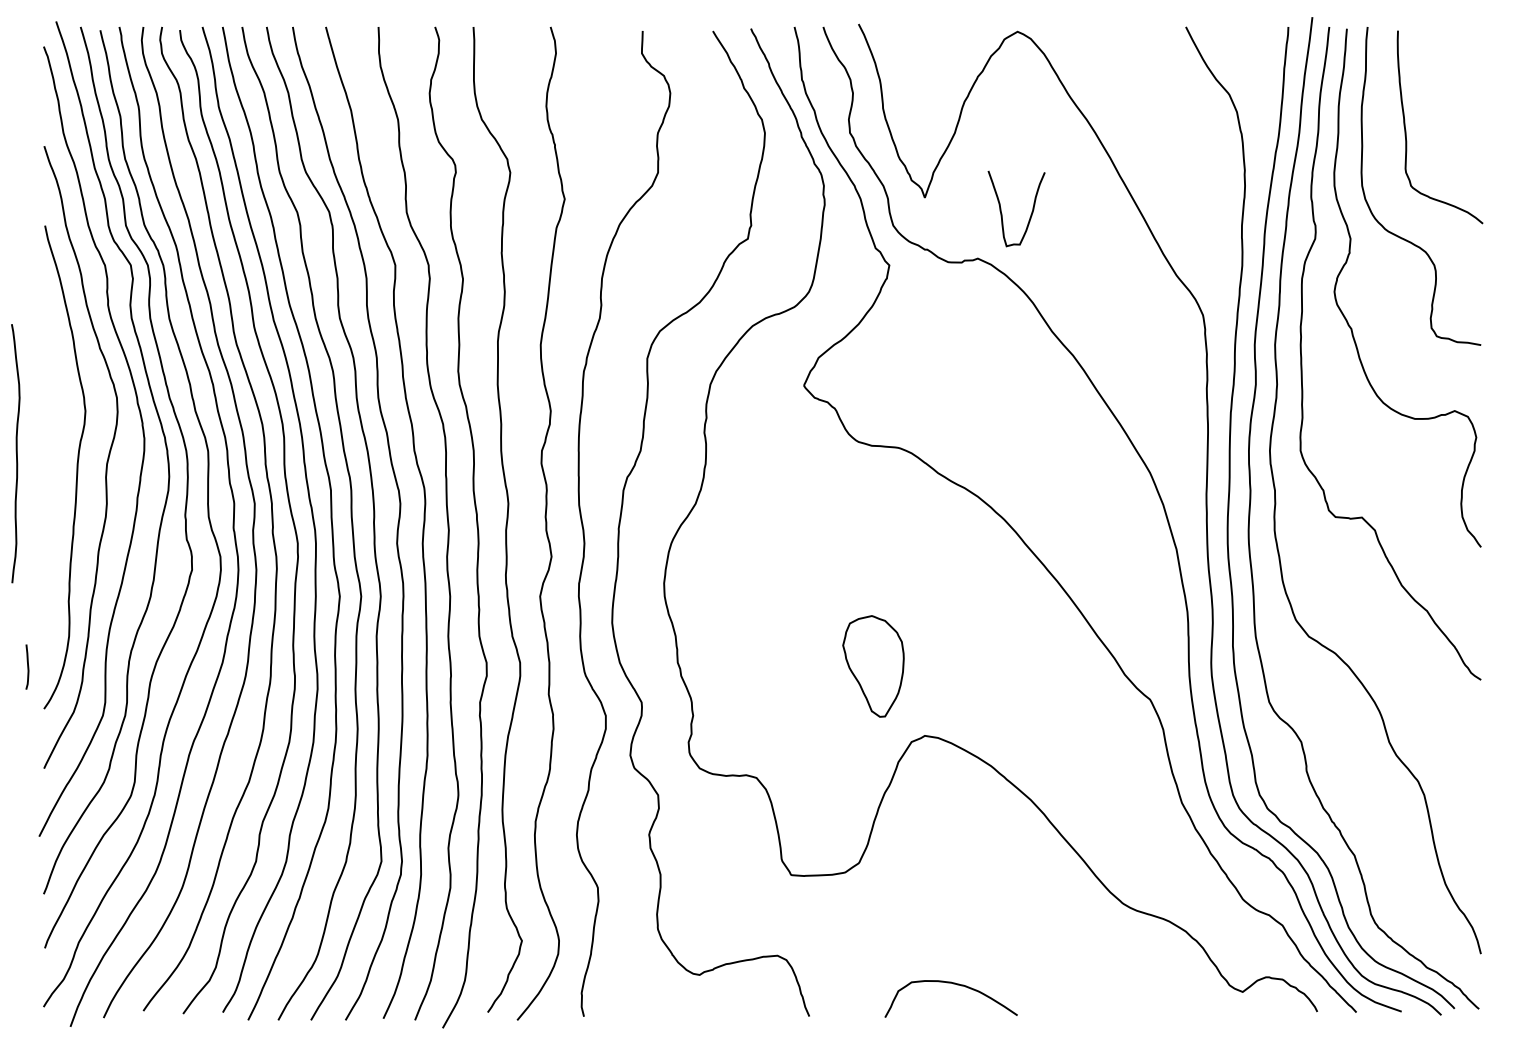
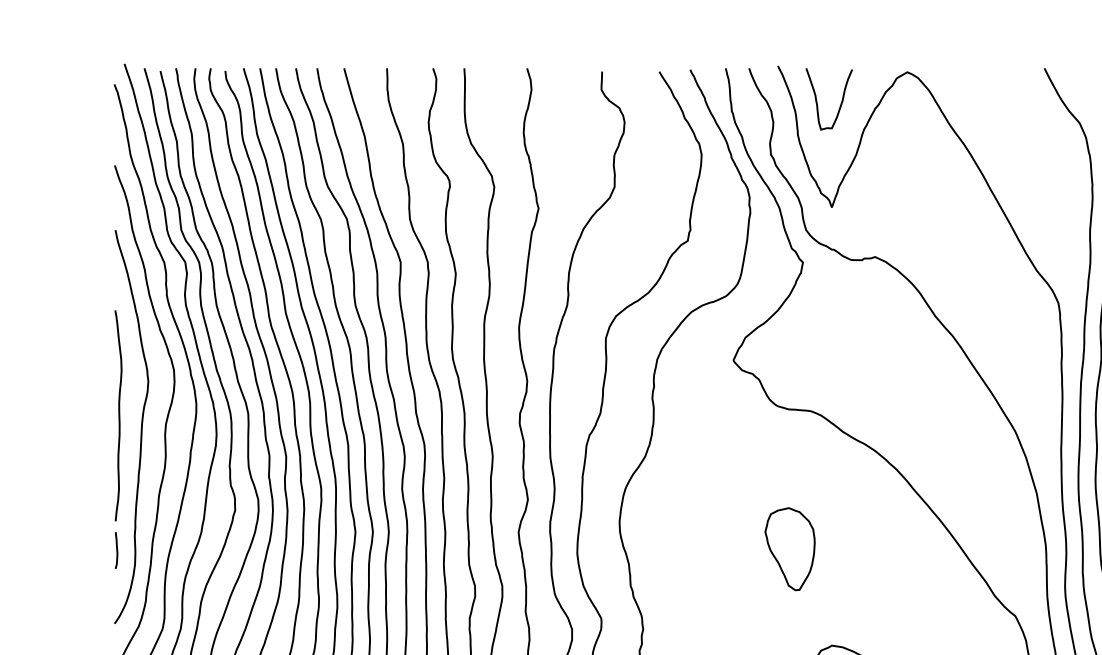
curve: (1002, 213) -> (817, 102), moved
curve: (15, 452) -> (118, 414), moved
curve: (27, 666) -> (116, 550), moved
part: (873, 666) -> (790, 549), moved

